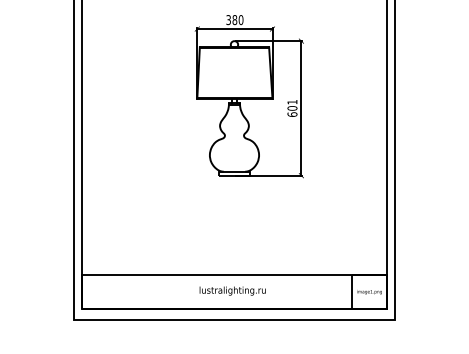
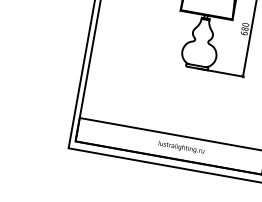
text: (292, 104) -> (245, 26), 601 -> 680

